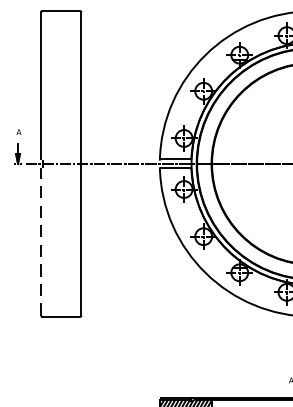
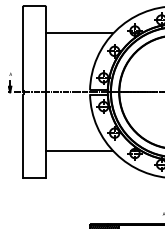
line: (141, 59) -> (79, 33), added
line: (41, 240) -> (23, 135), dashed -> solid
line: (141, 269) -> (79, 151), added

